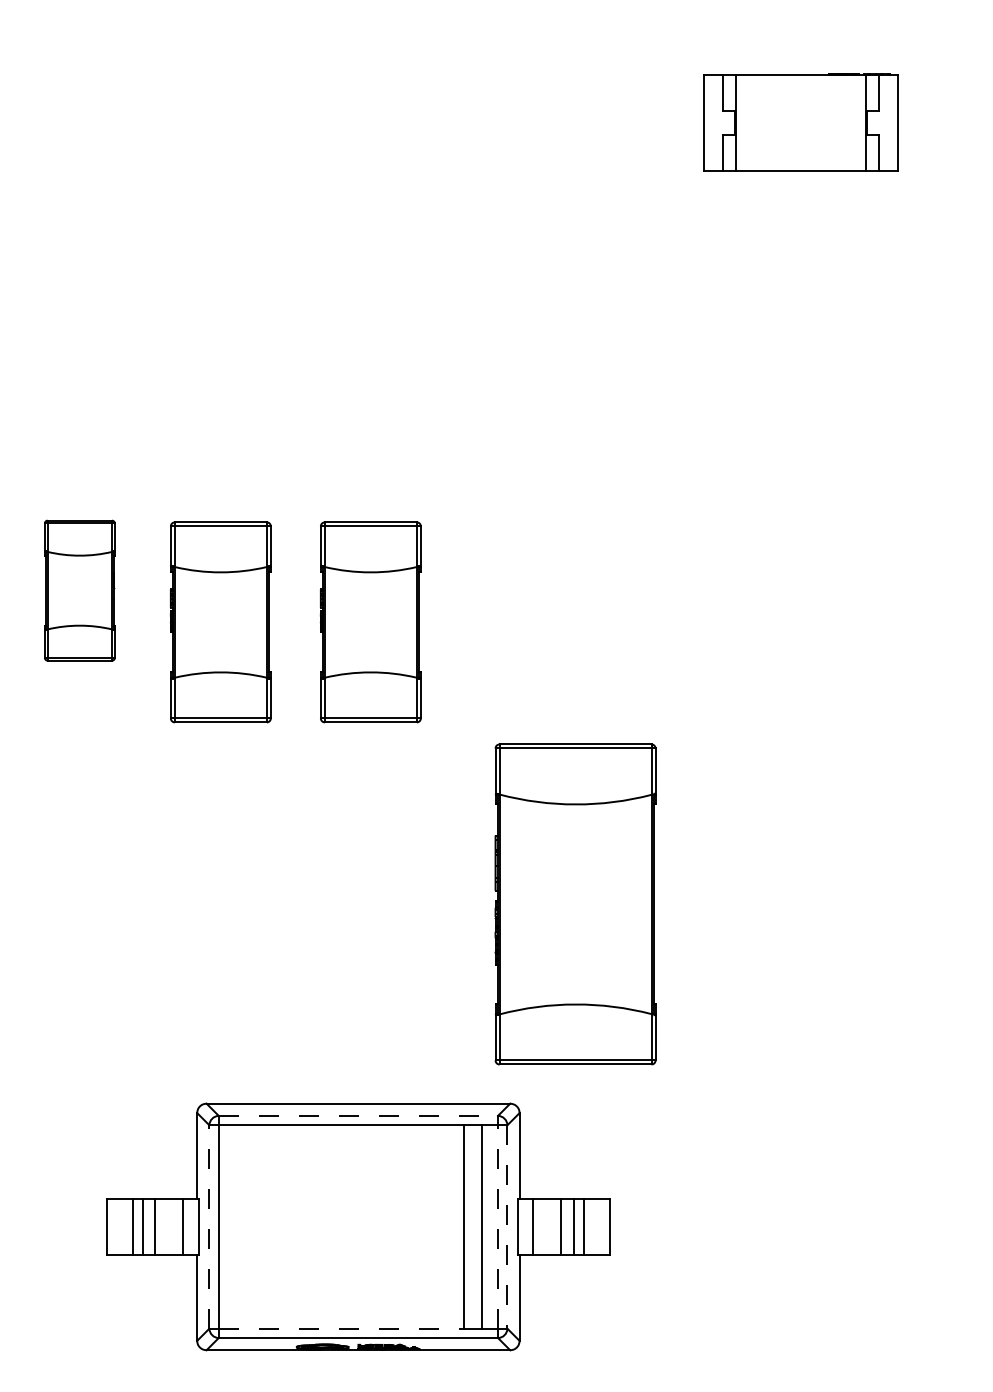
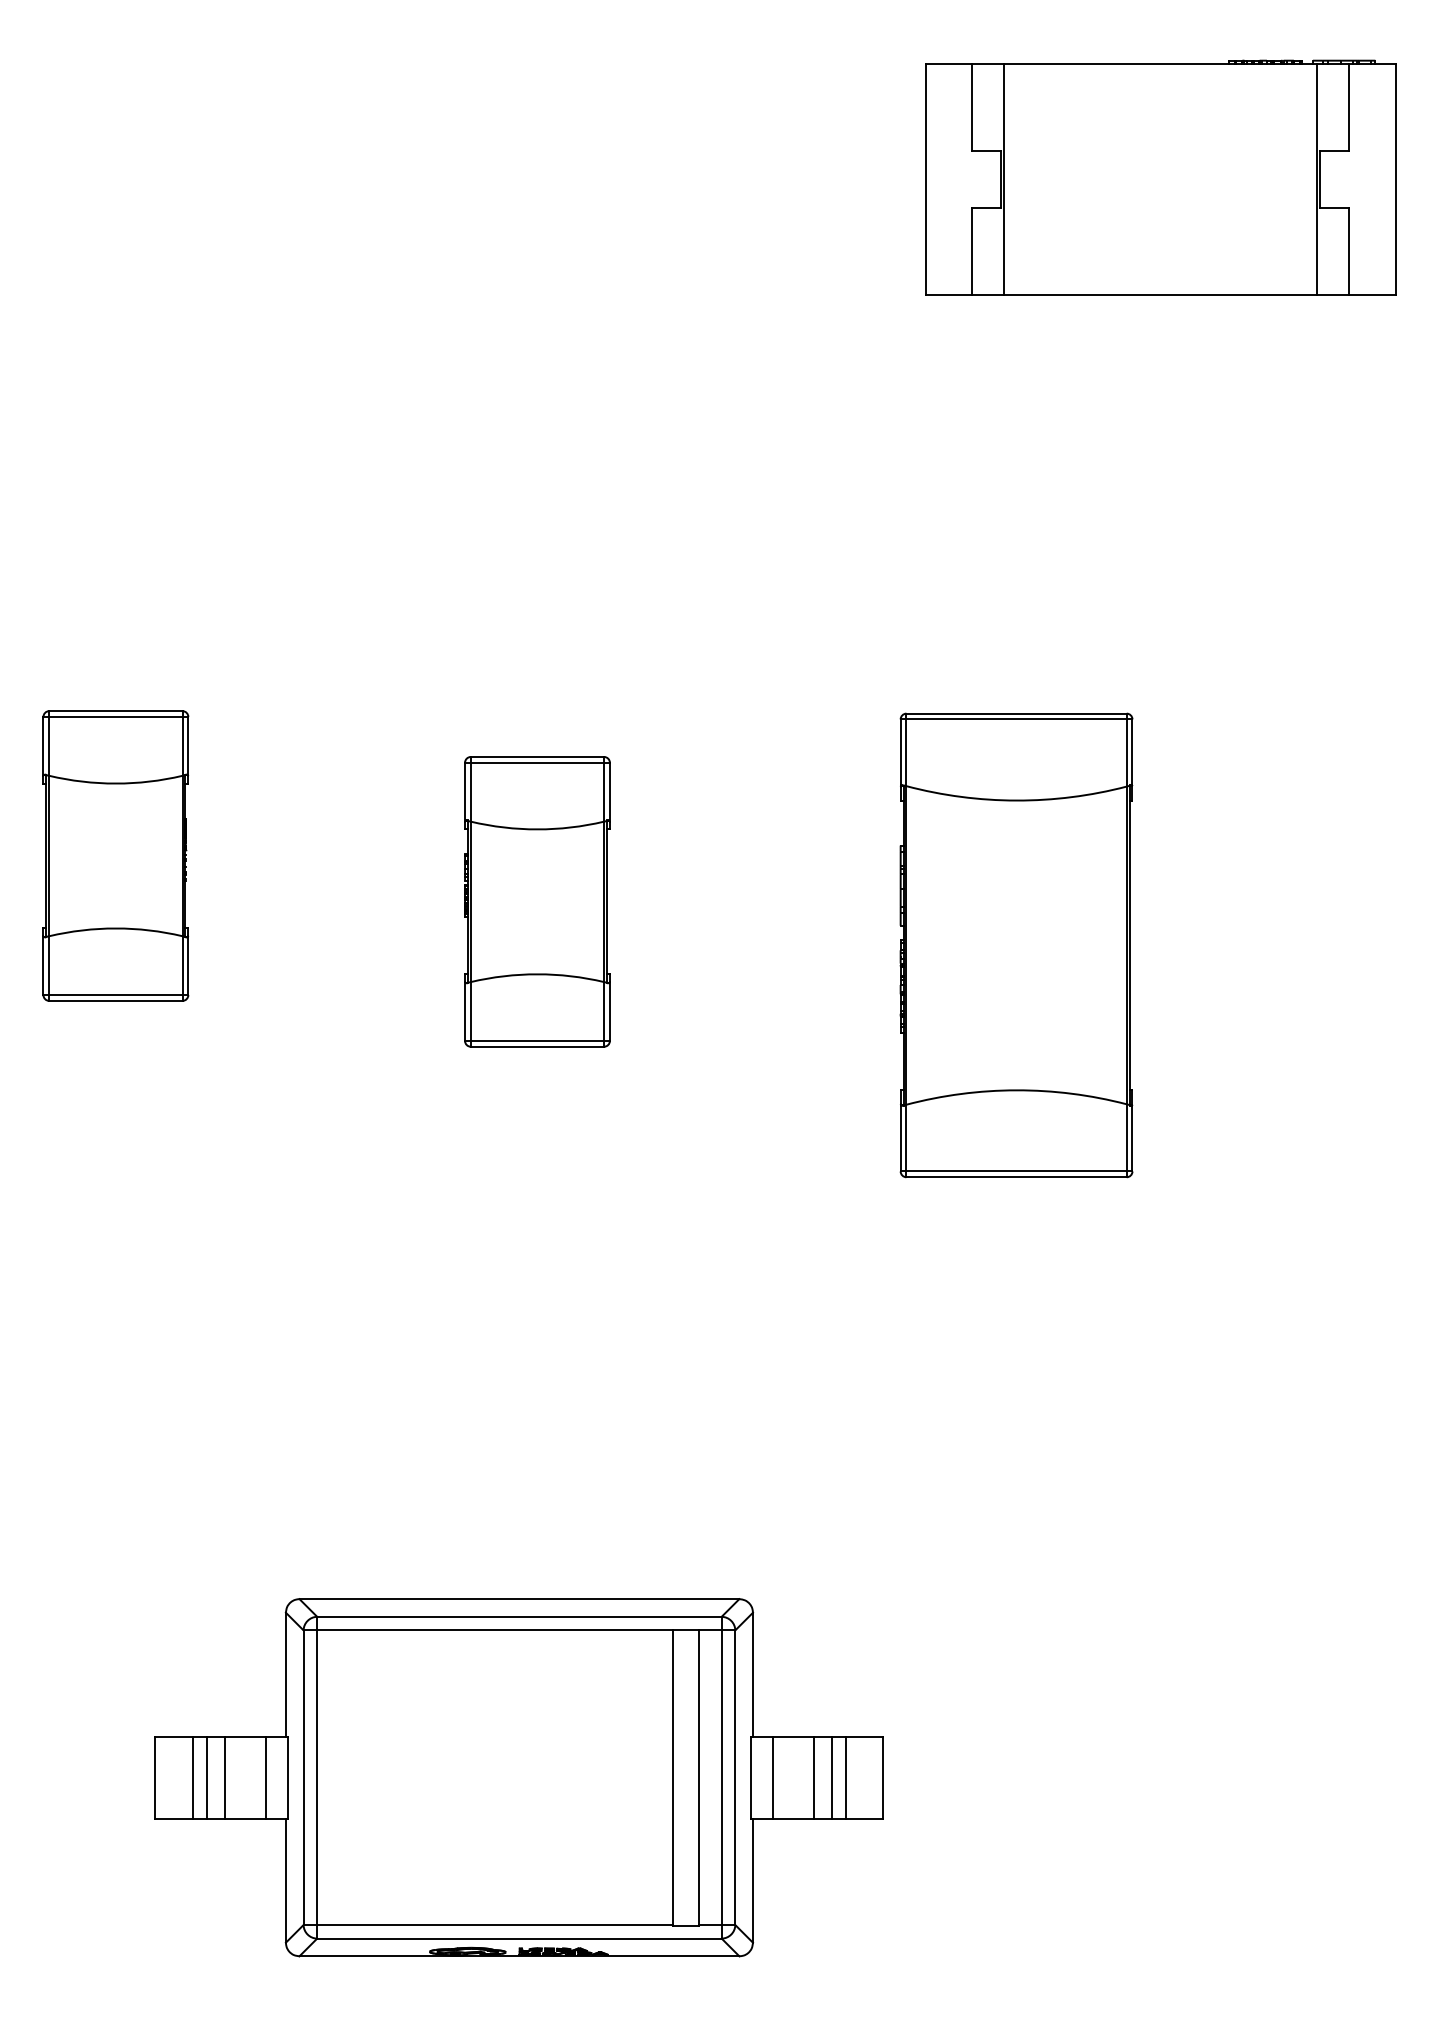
part: (800, 122) -> (1159, 177), size x1.67
part: (79, 590) -> (115, 855), size x1.43
part: (220, 622) -> (319, 902), removed
part: (575, 904) -> (1016, 945), moved
line: (358, 1115) -> (519, 1616), dashed -> solid
line: (209, 1226) -> (303, 1777), dashed -> solid
line: (498, 1226) -> (722, 1777), dashed -> solid
line: (507, 1226) -> (735, 1777), dashed -> solid
line: (341, 1328) -> (494, 1924), dashed -> solid

